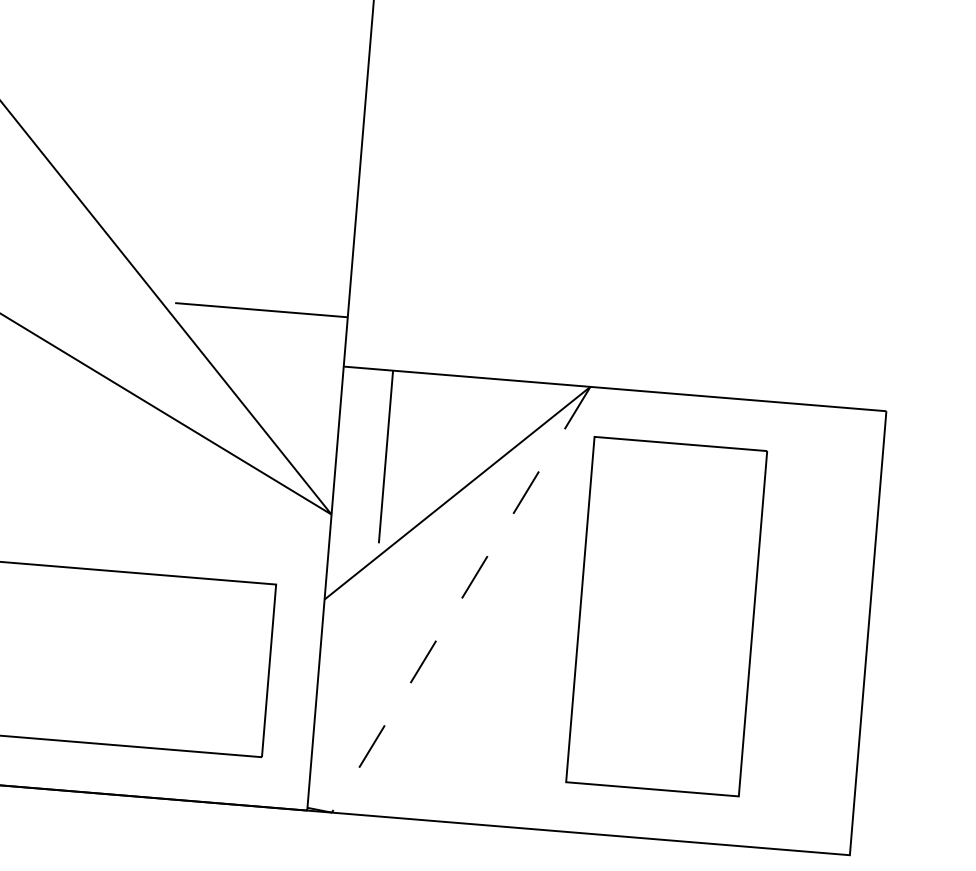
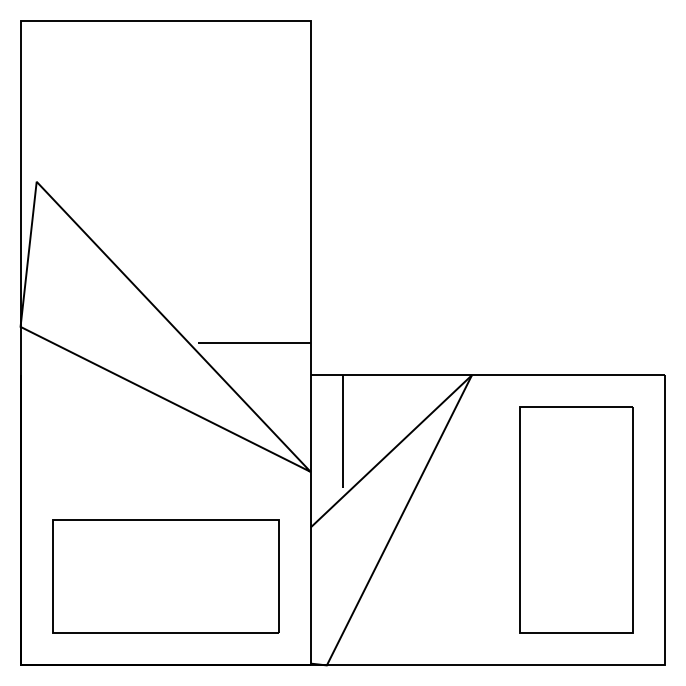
line: (454, 611) -> (395, 528), dashed -> solid
part: (666, 615) -> (576, 519), moved

